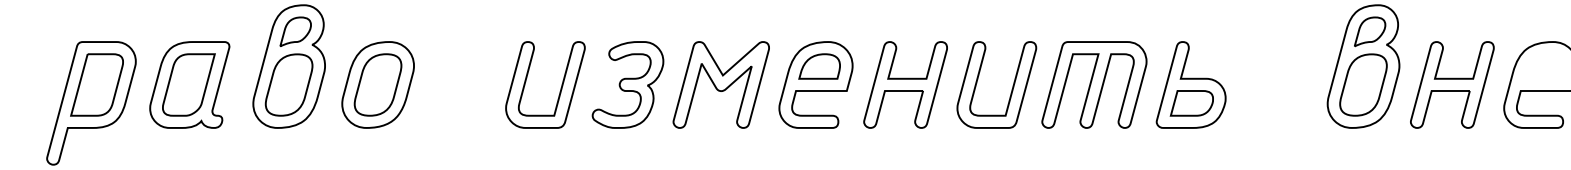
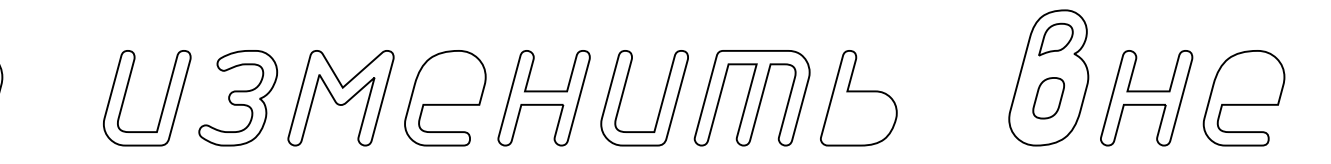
part: (819, 66) -> (449, 77), removed
part: (1363, 84) -> (1048, 97), size x0.6
part: (1191, 103) -> (859, 118), removed

